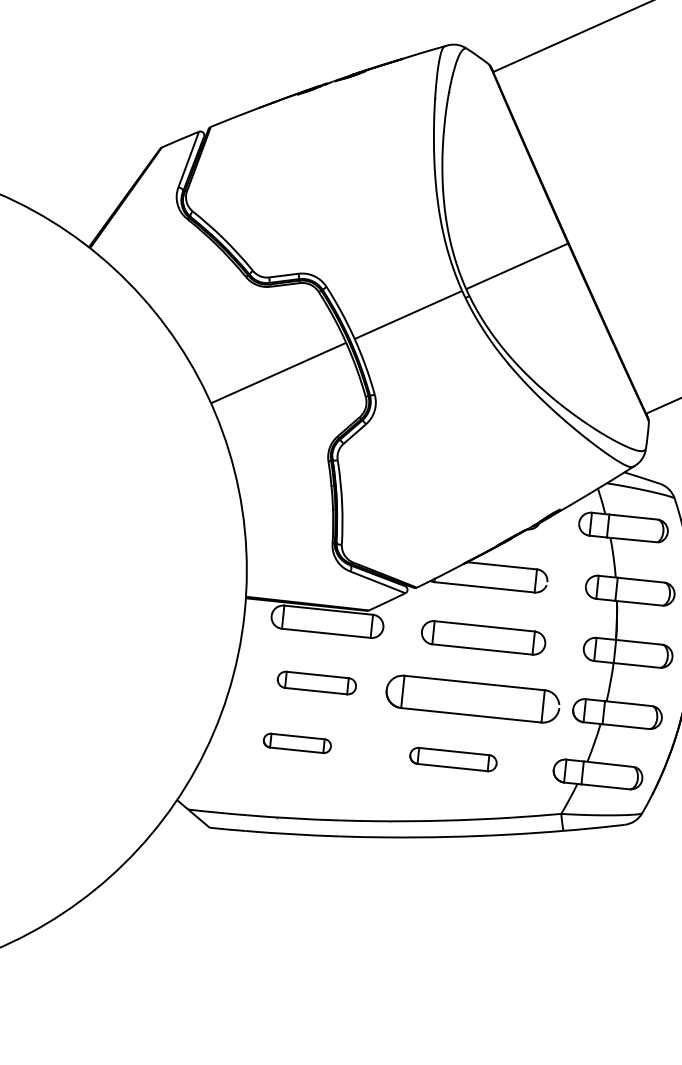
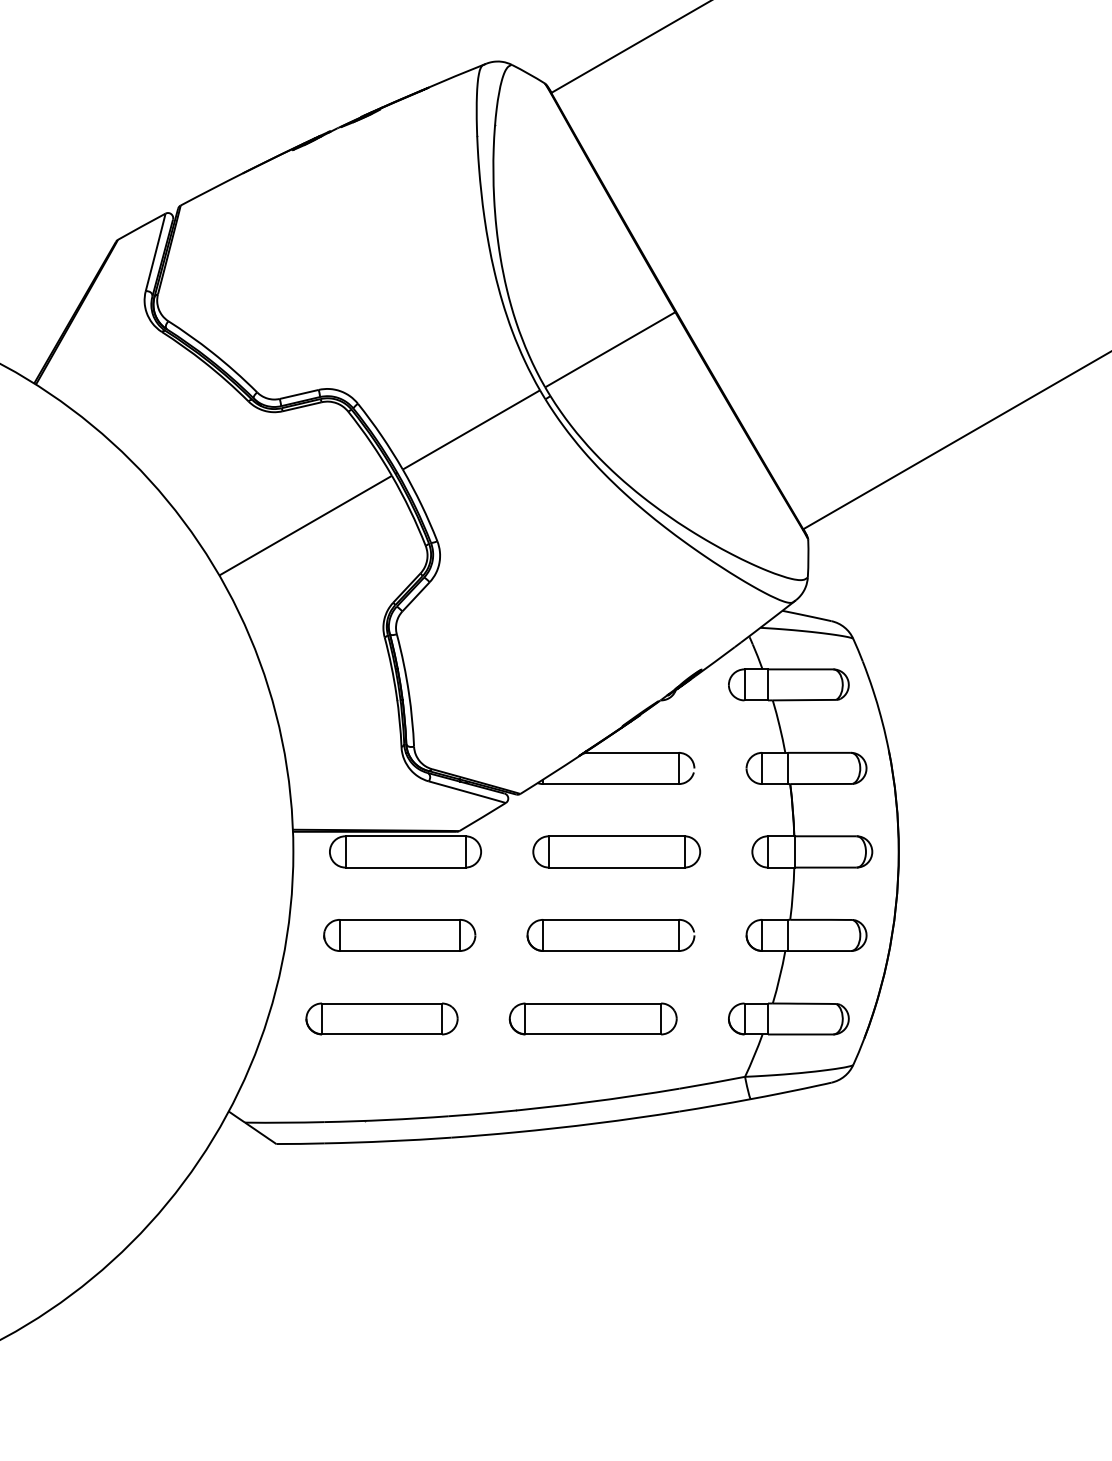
part: (316, 683) -> (399, 935), size x1.43
part: (472, 699) -> (610, 935), size x0.71
part: (297, 743) -> (381, 1018), size x1.67
part: (452, 759) -> (592, 1018), size x1.43

